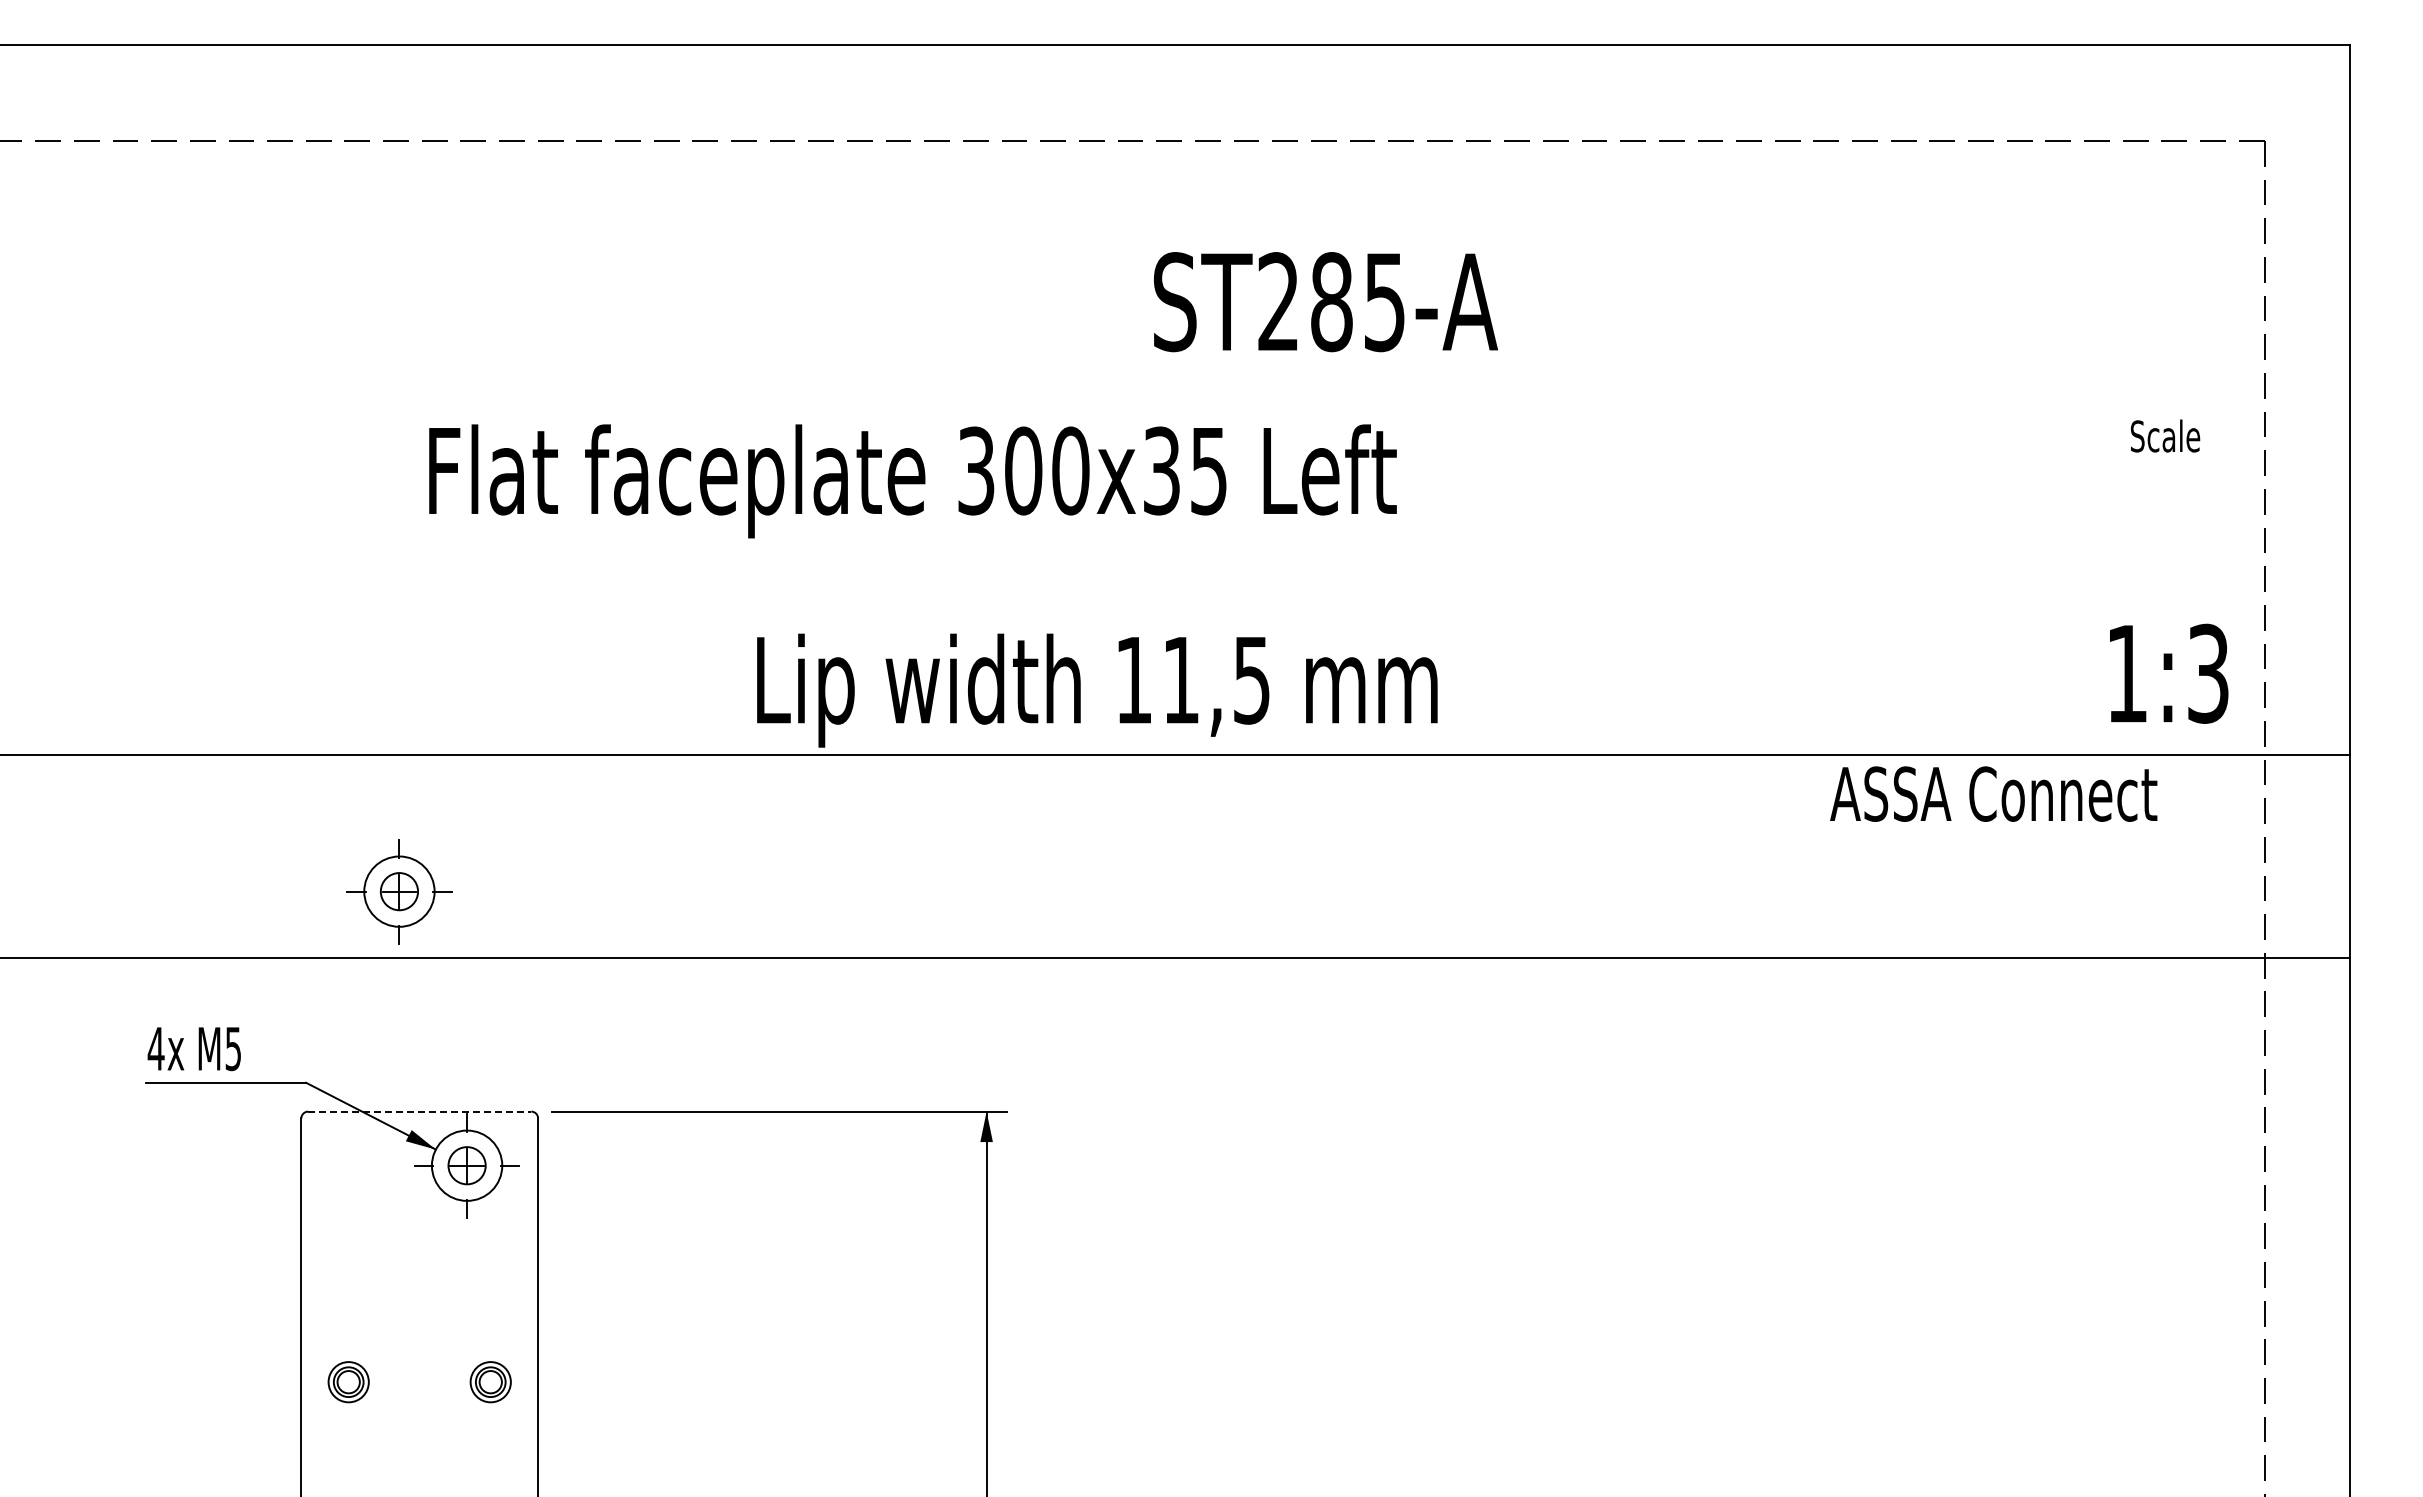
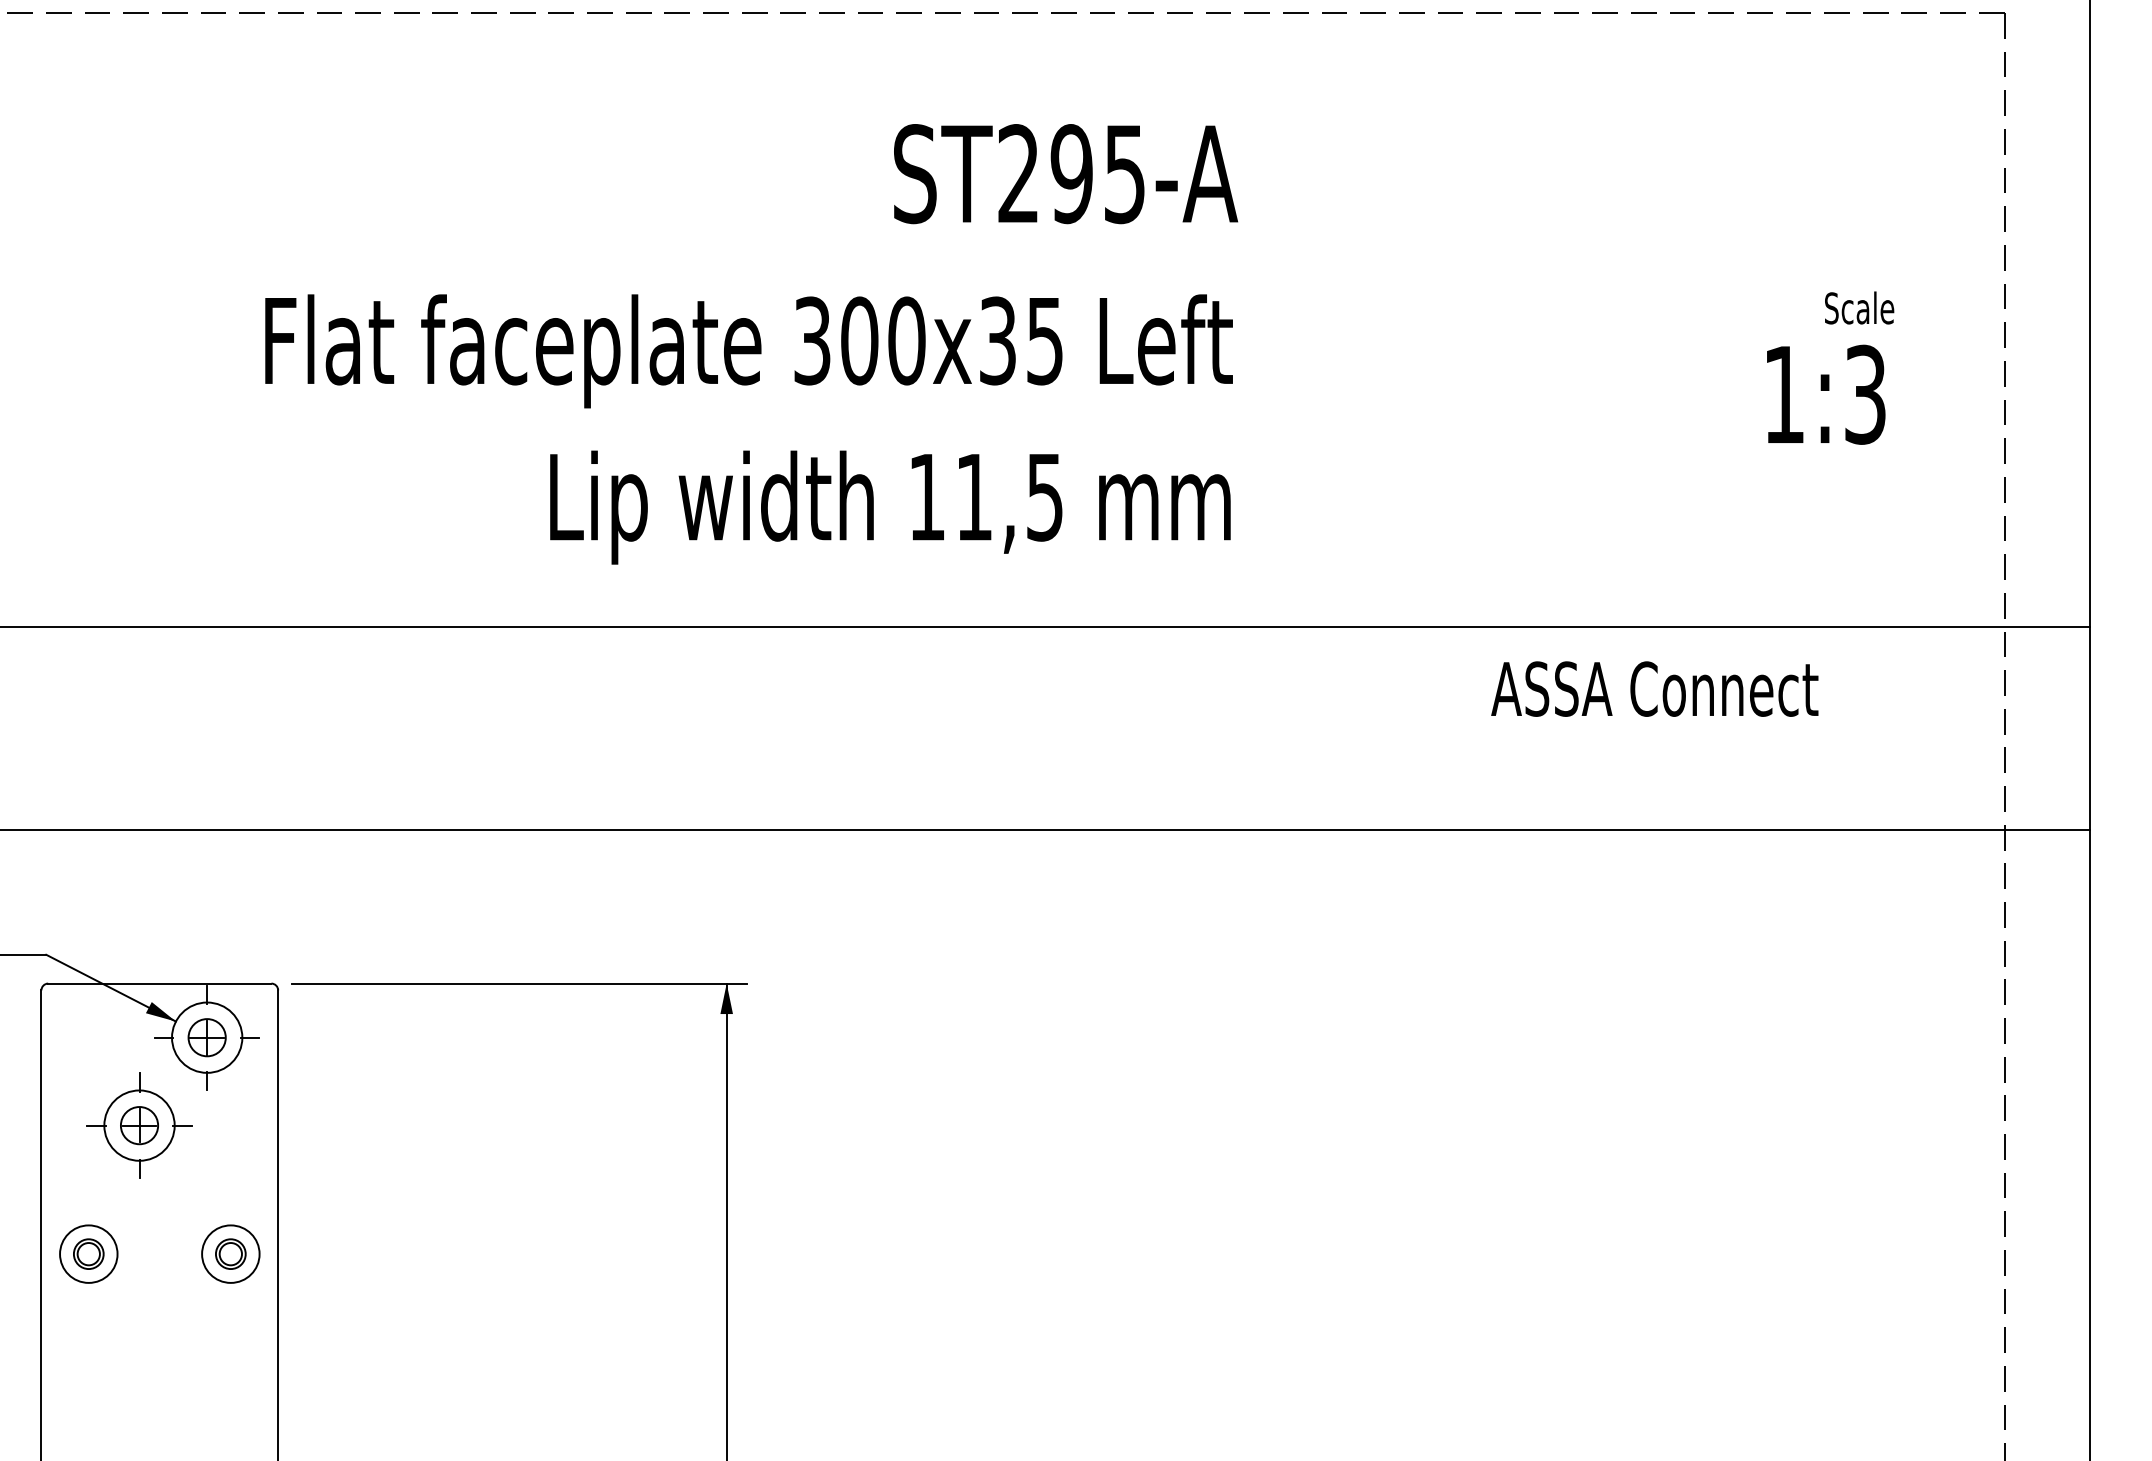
text: (1331, 302) -> (1071, 174), ST285-A -> ST295-A
text: (2165, 435) -> (1859, 307), moved
text: (912, 481) -> (748, 351), moved
text: (2169, 673) -> (1826, 394), moved
text: (1097, 690) -> (890, 507), moved
text: (1993, 793) -> (1654, 688), moved
part: (399, 891) -> (139, 1125), moved
line: (419, 1111) -> (159, 983), dashed -> solid
circle: (348, 1381) -> (88, 1253), size x1.43
circle: (490, 1381) -> (230, 1253), size x1.43

